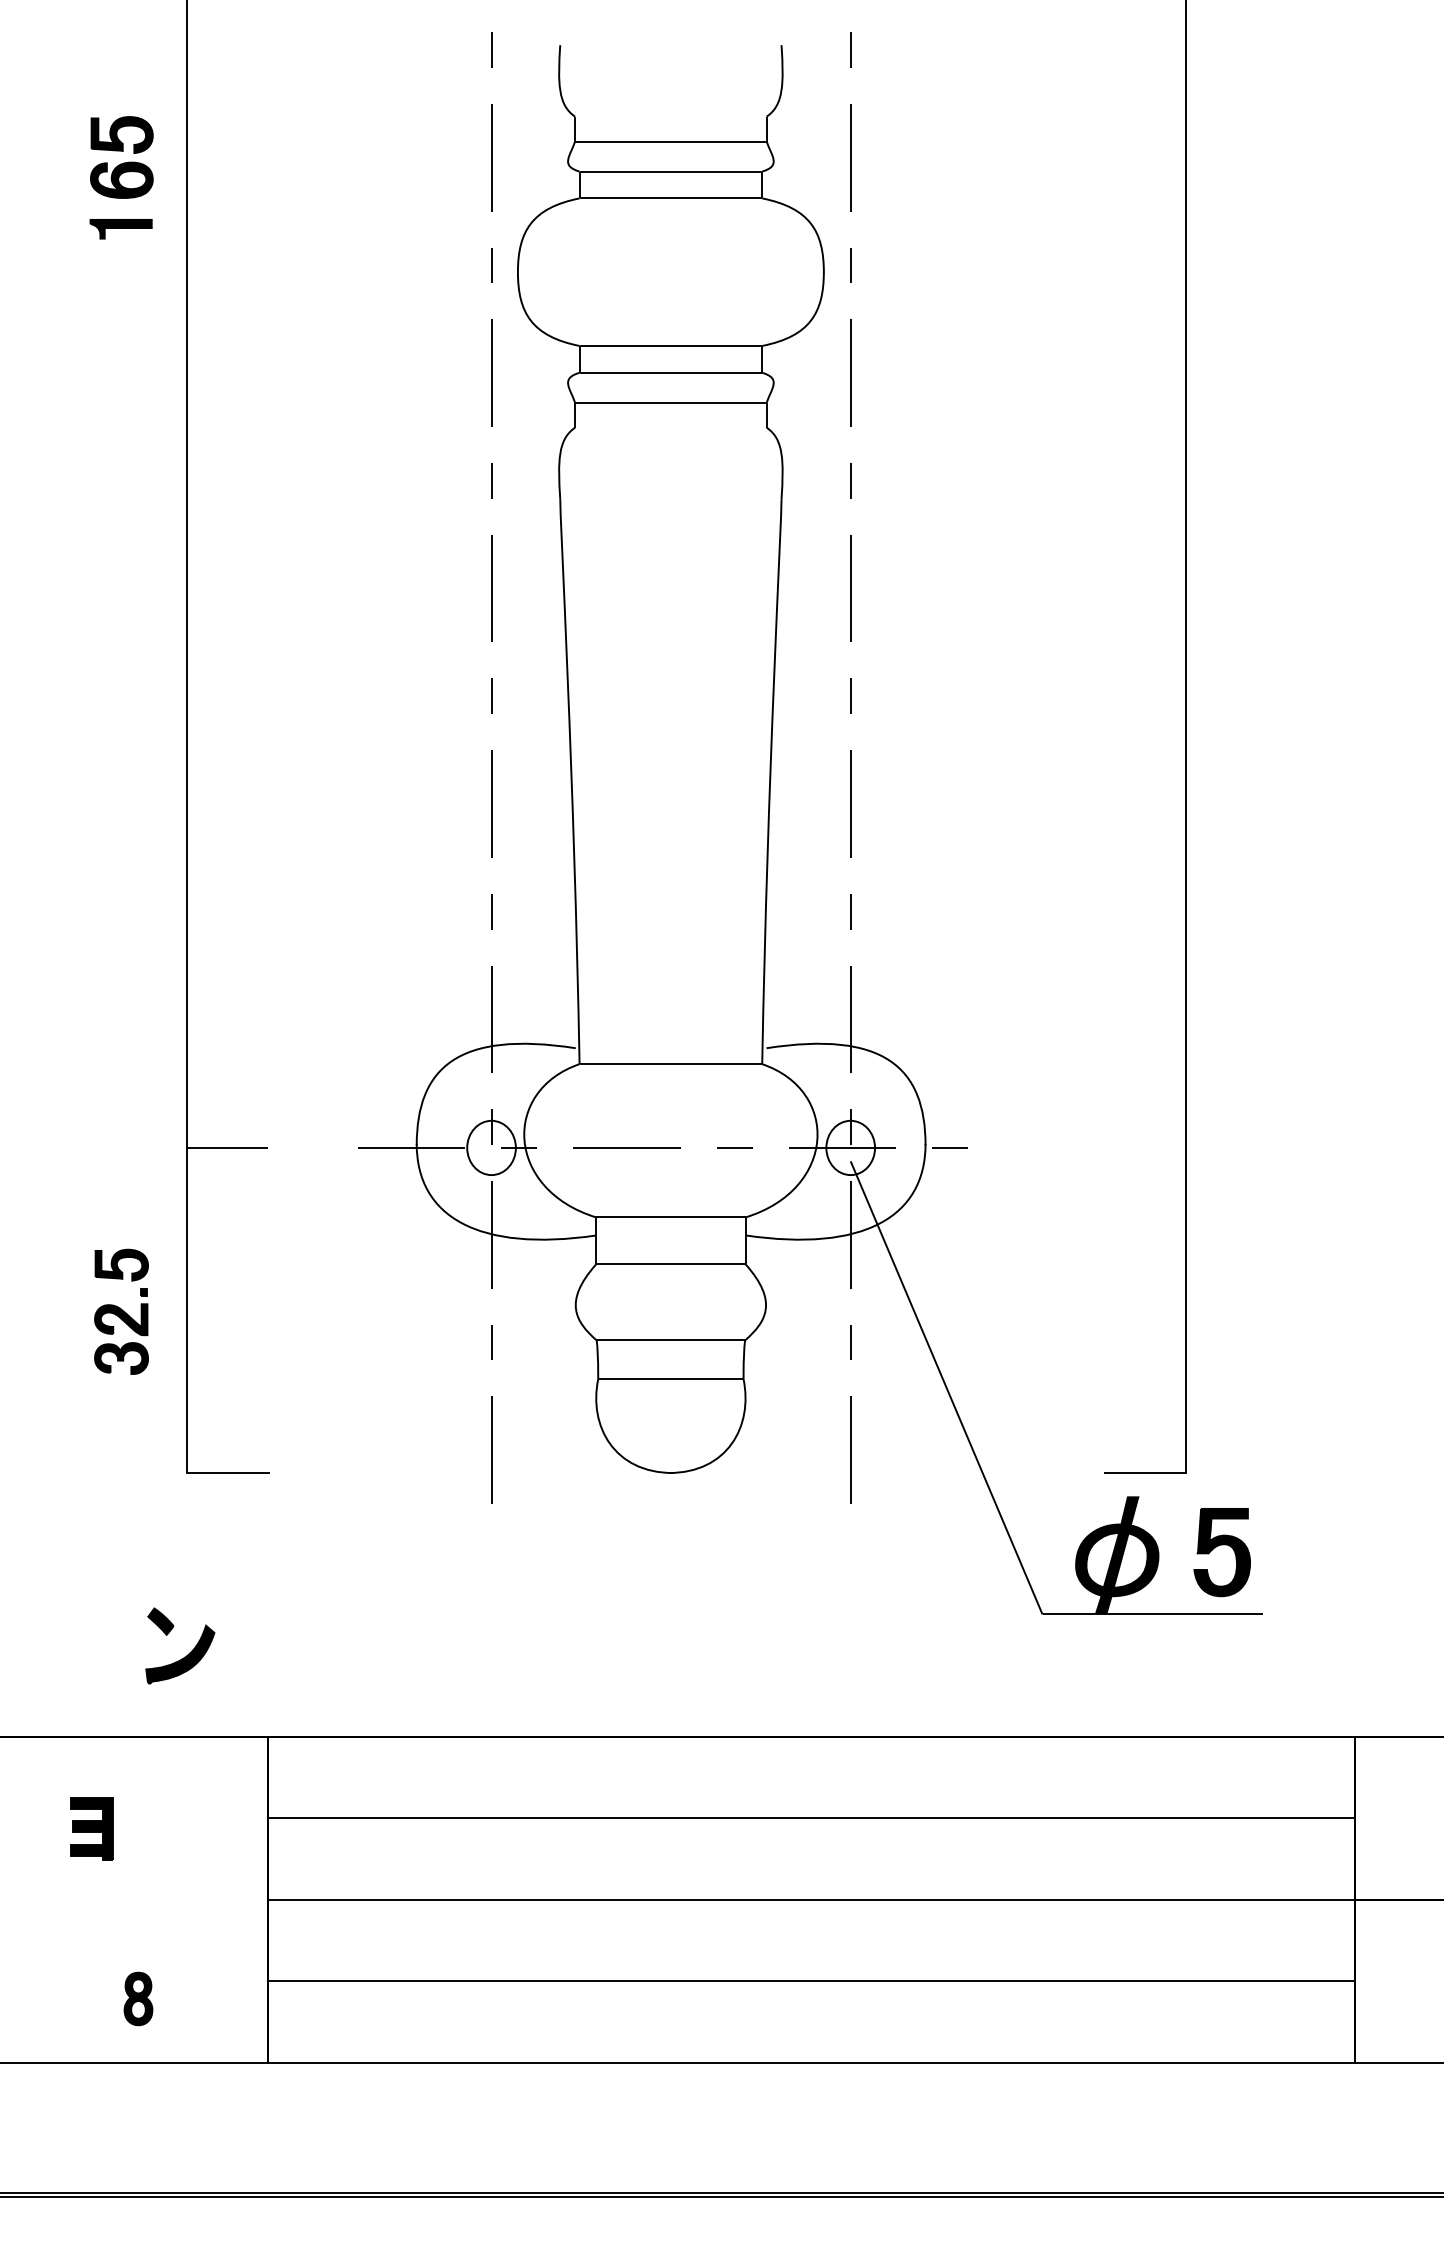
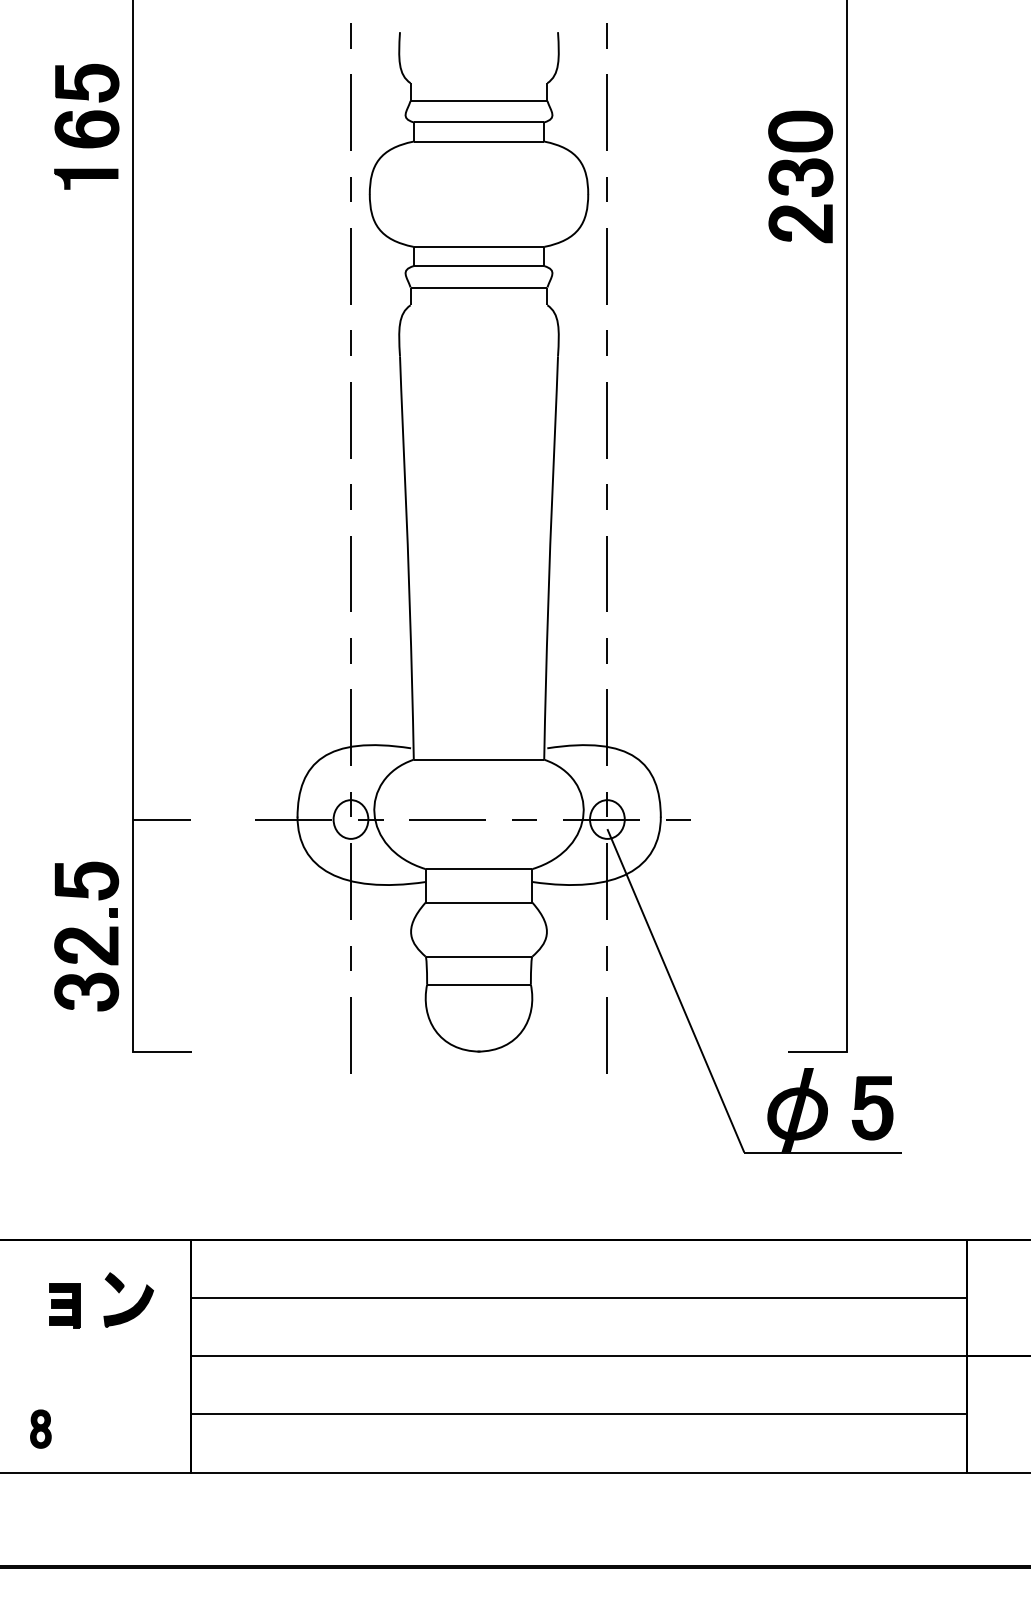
part: (121, 177) -> (86, 126), size x1.43
part: (1121, 247) -> (800, 176), added
part: (121, 1311) -> (86, 936), size x1.67
part: (188, 1653) -> (134, 1305), moved
part: (137, 1998) -> (40, 1428), moved

